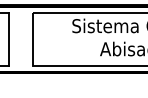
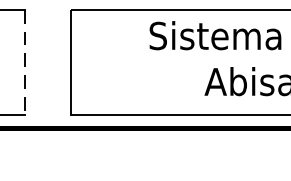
line: (9, 39) -> (24, 62), solid -> dashed

